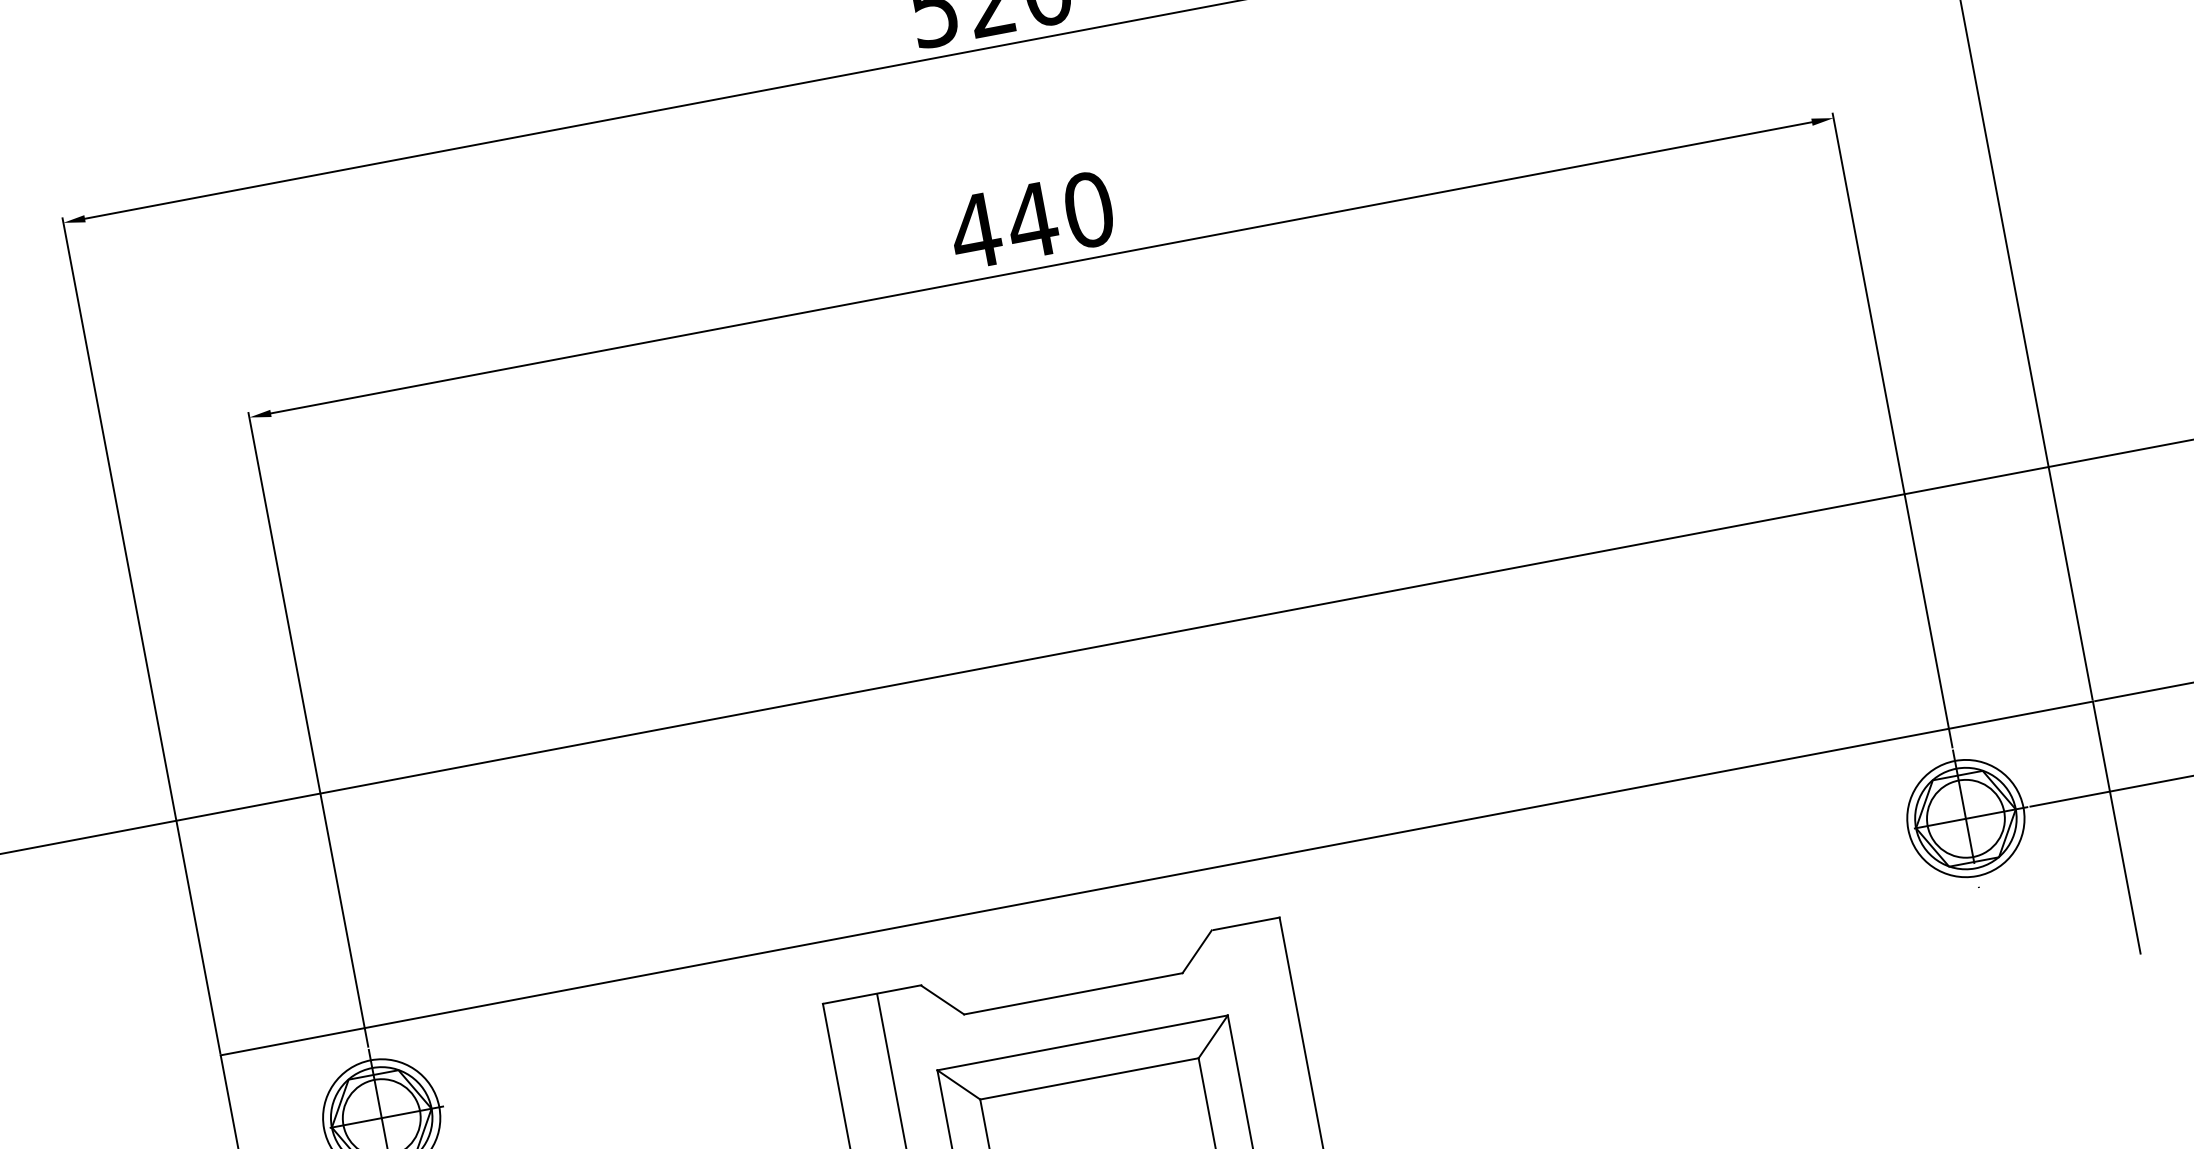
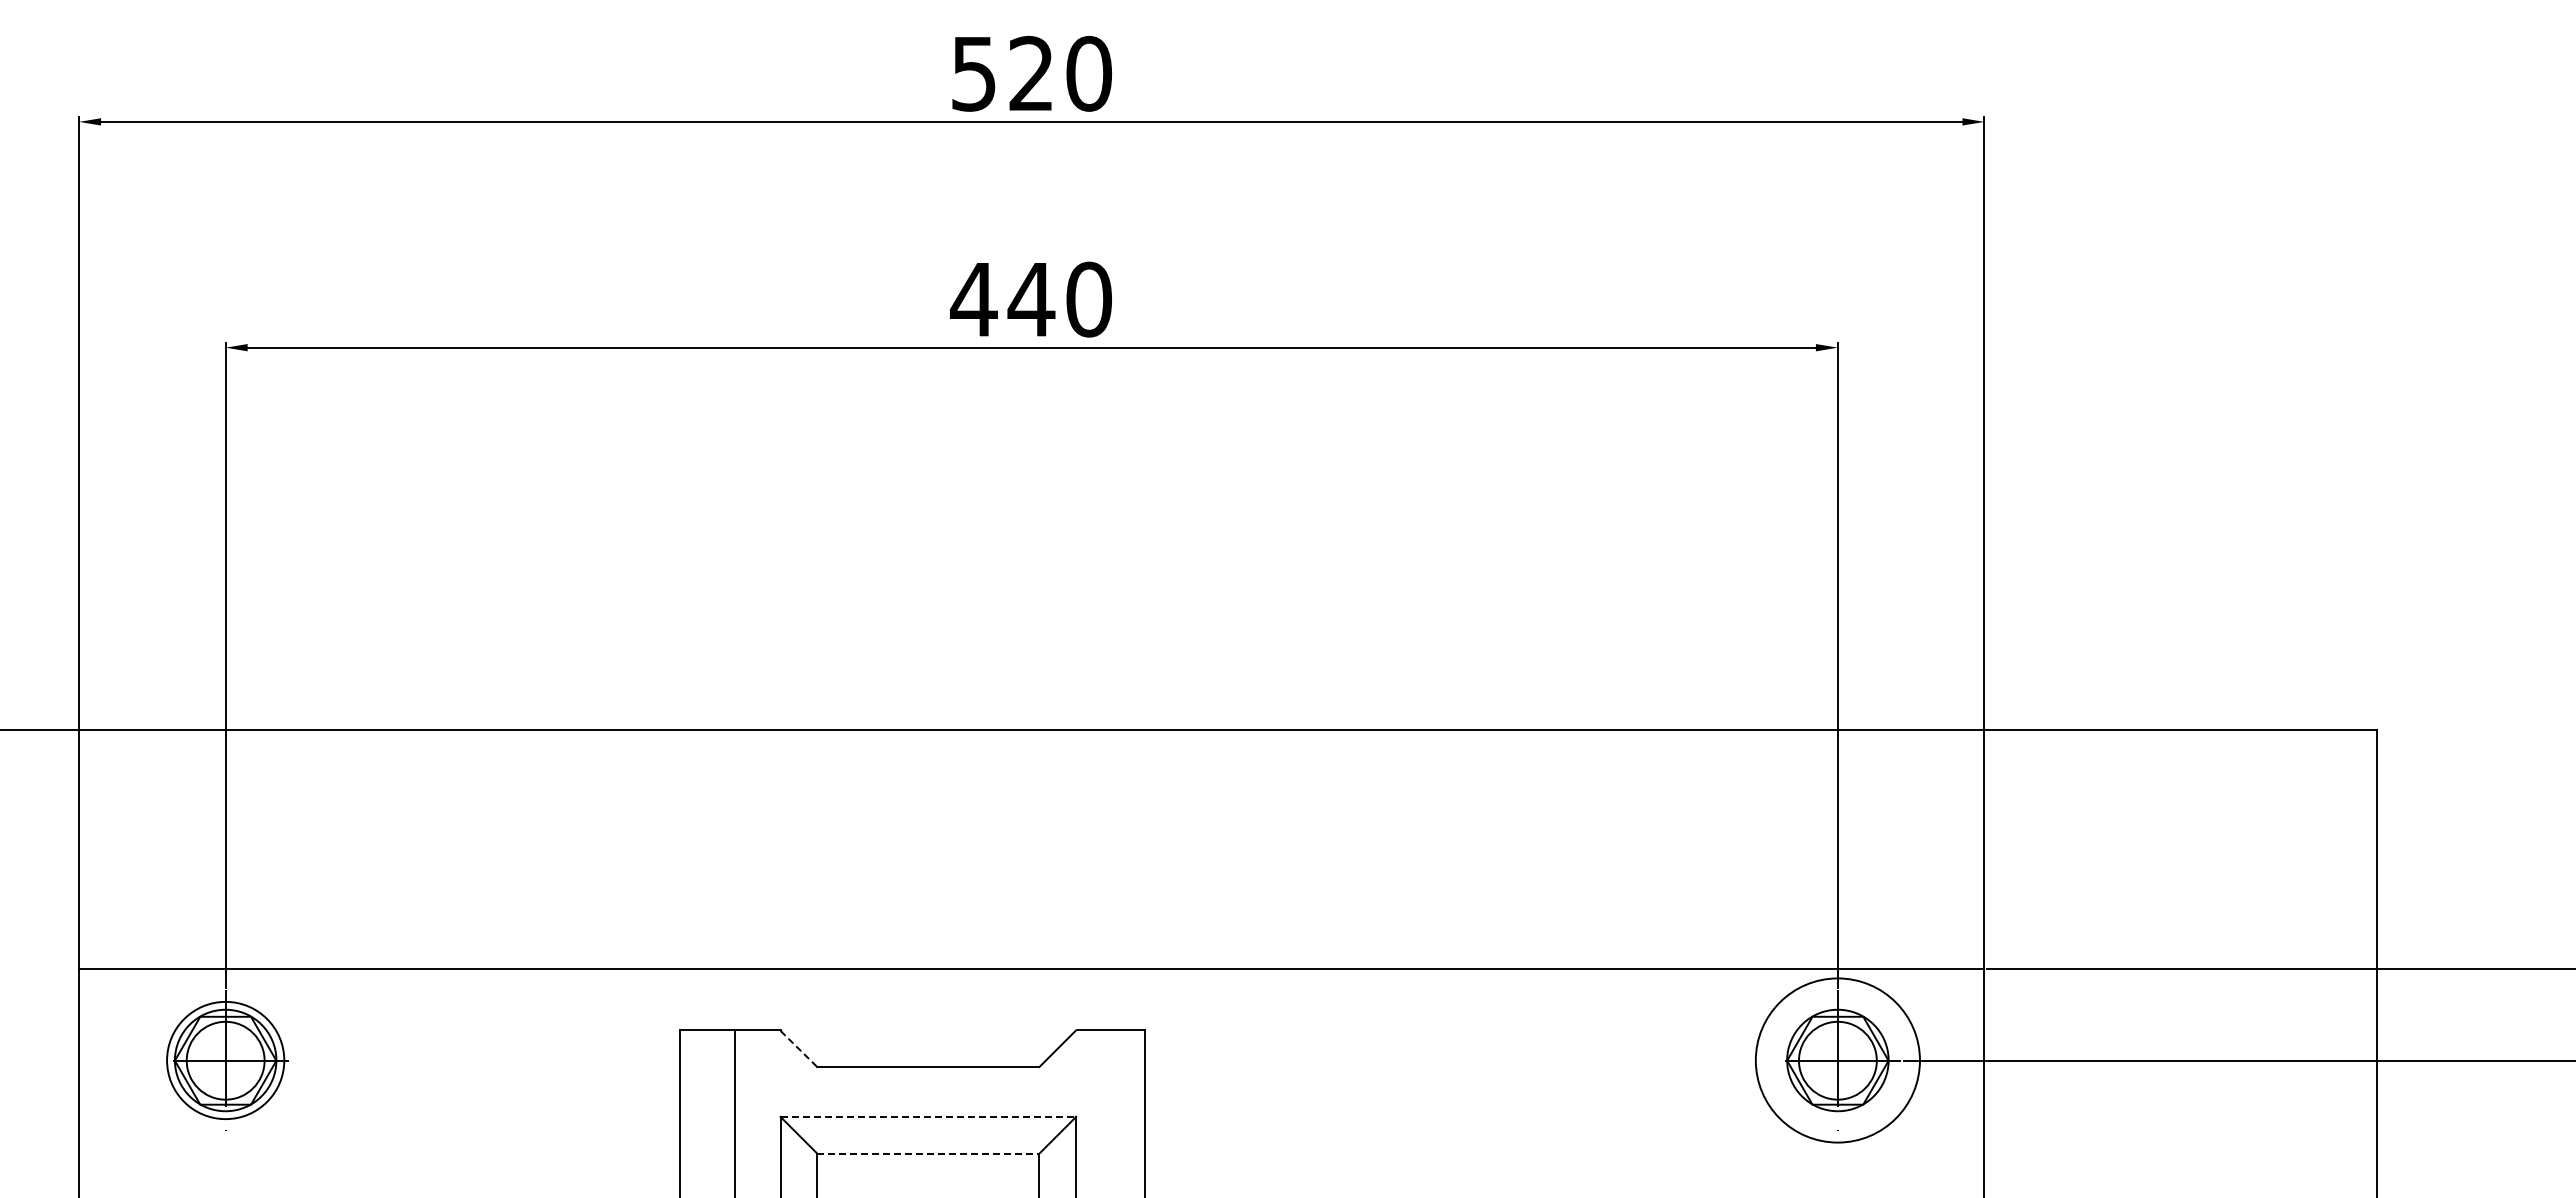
circle: (1965, 818) -> (1837, 1060), size x1.4
line: (942, 999) -> (798, 1048), solid -> dashed
line: (1082, 1042) -> (928, 1116), solid -> dashed
line: (1089, 1078) -> (928, 1153), solid -> dashed

